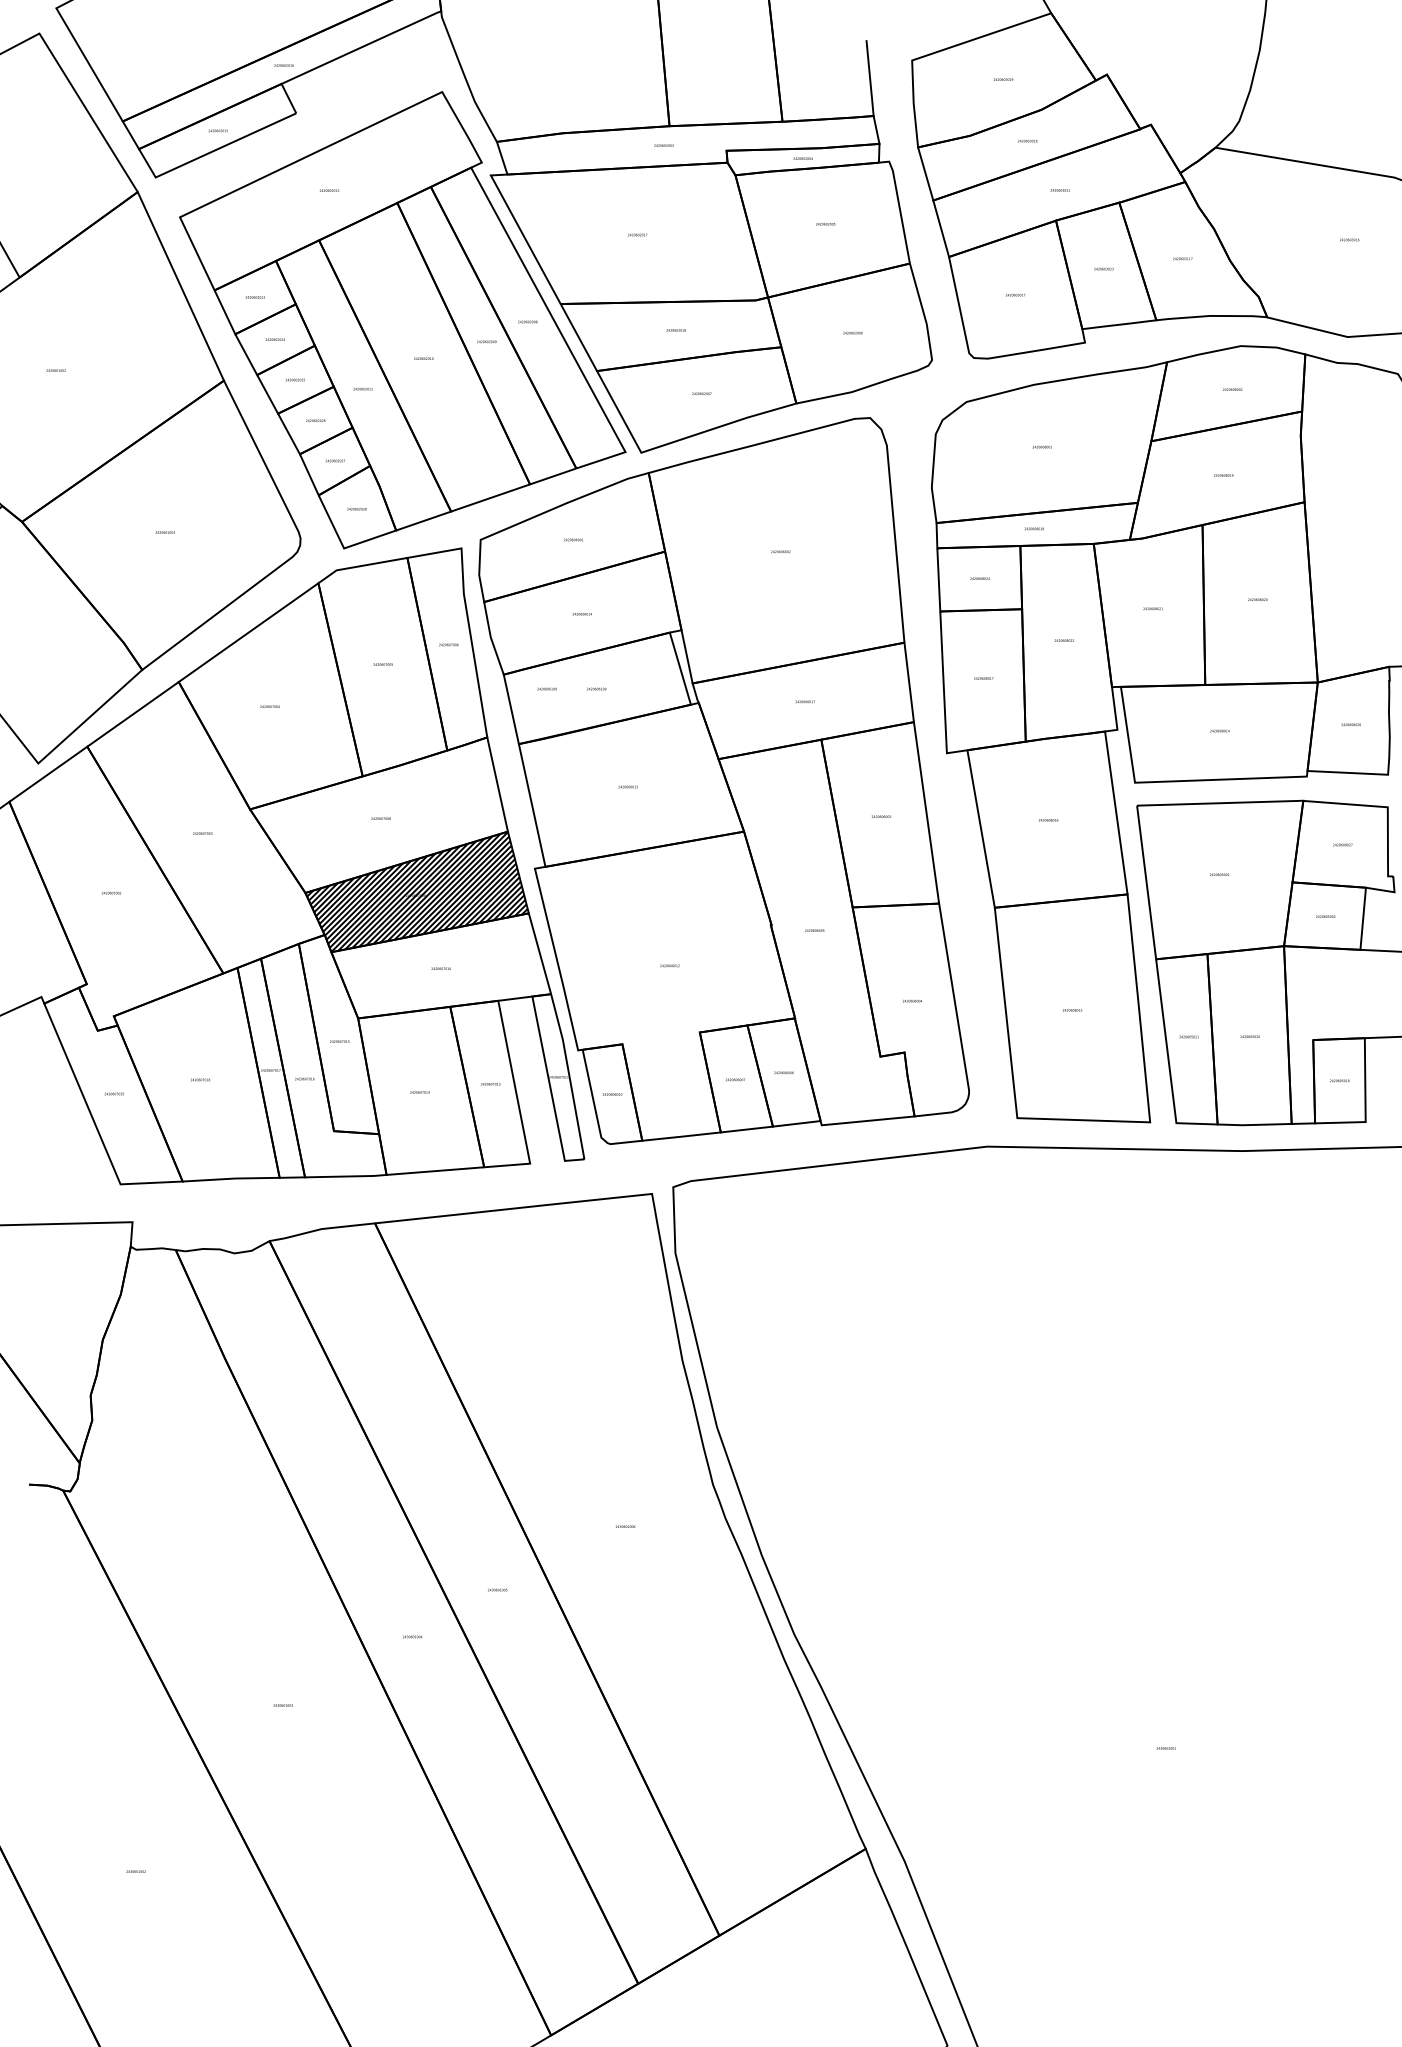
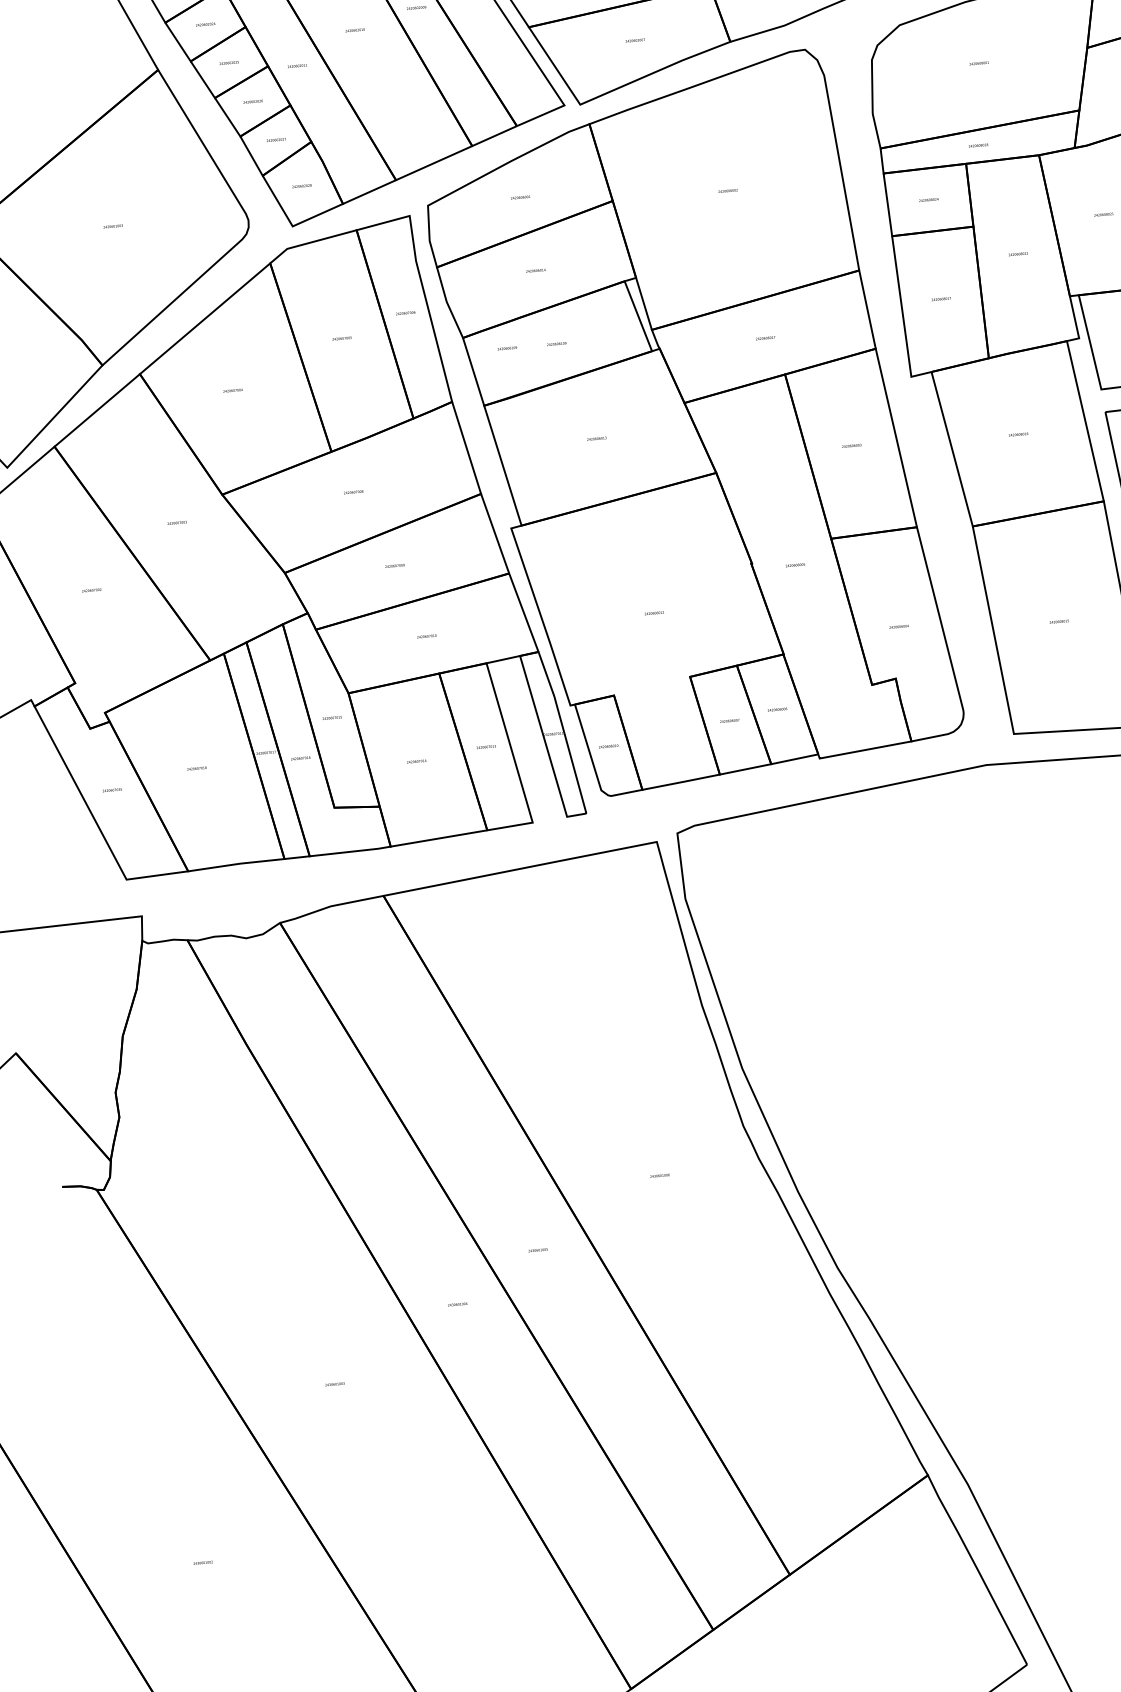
hatch: (417, 892) -> (396, 562), removed

